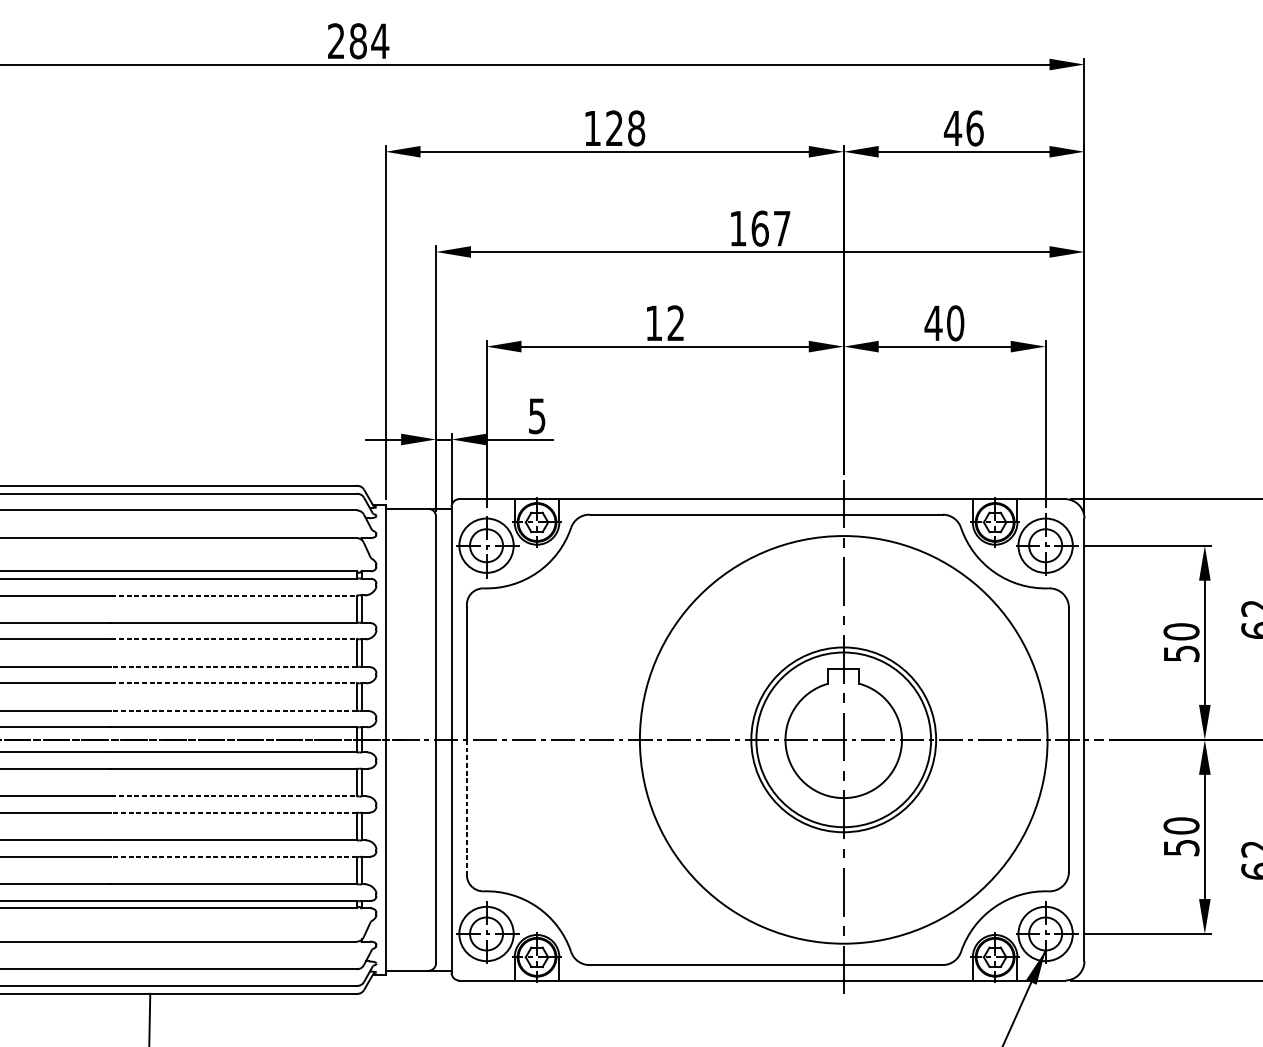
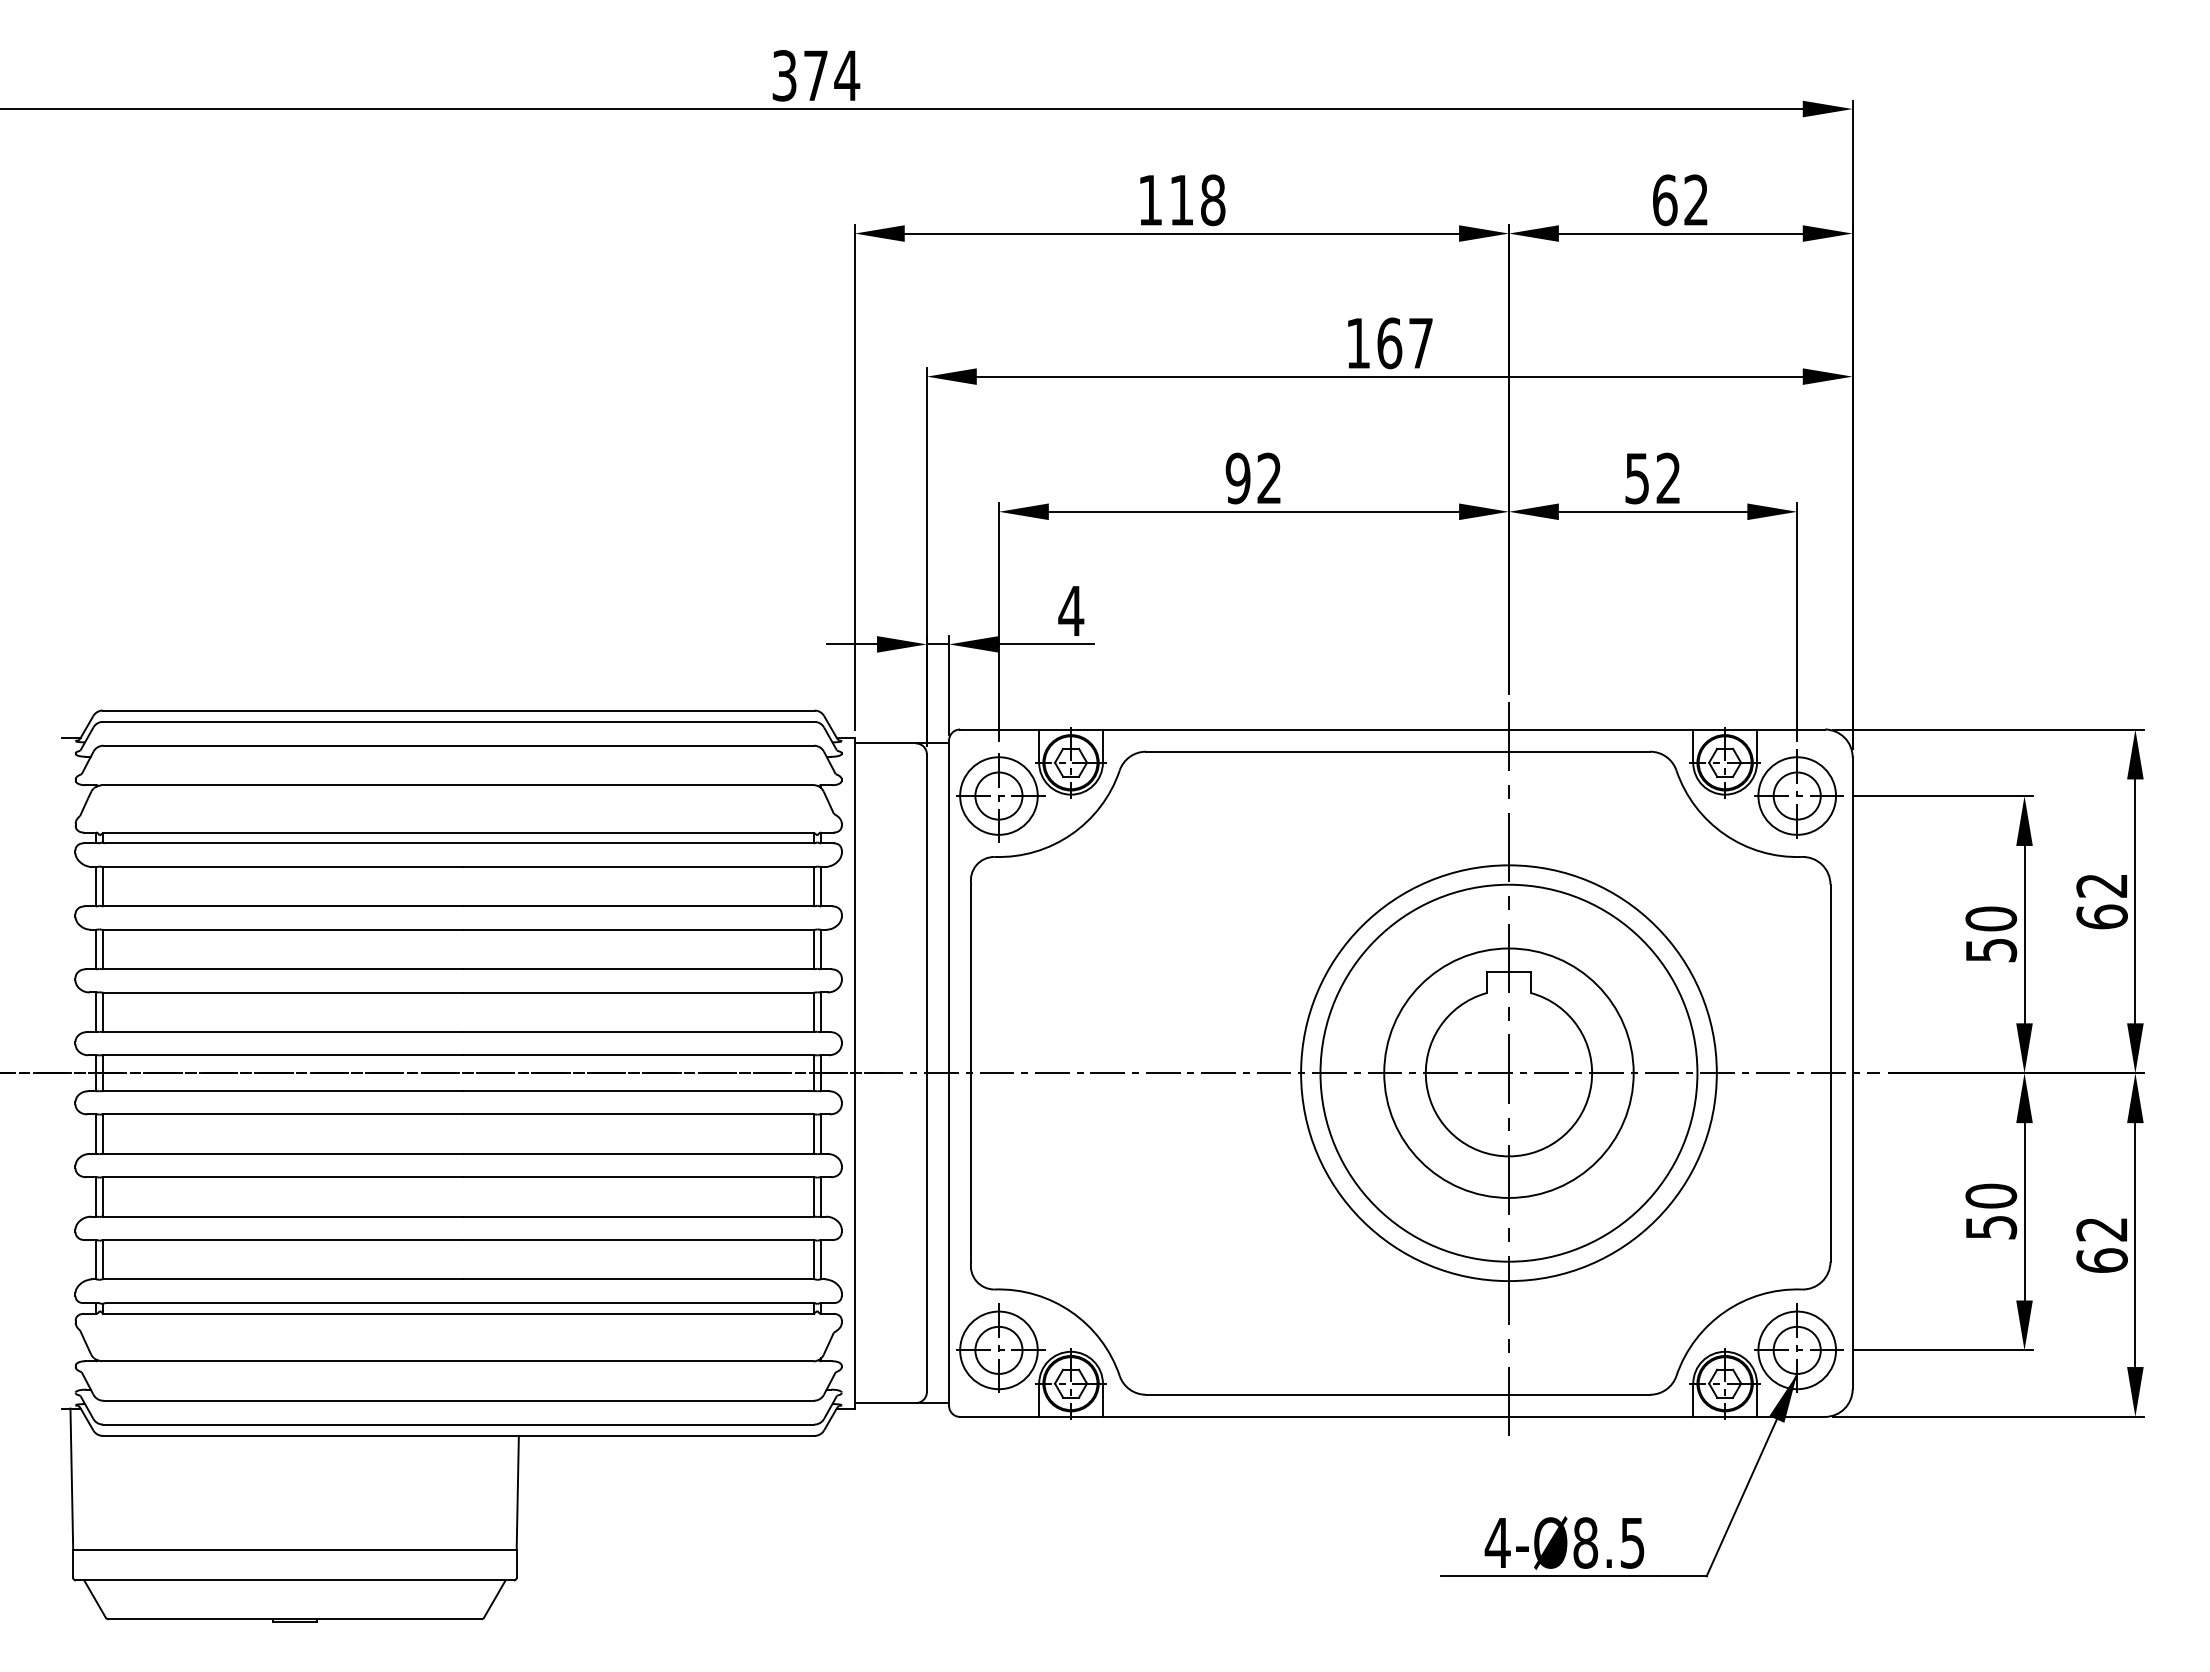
text: (347, 41) -> (800, 75), 284 -> 374
text: (613, 127) -> (1180, 199), 128 -> 118
text: (963, 128) -> (1680, 200), 46 -> 62
text: (653, 323) -> (1237, 478), 12 -> 92
text: (944, 323) -> (1652, 478), 40 -> 52
text: (537, 416) -> (1071, 611), 5 -> 4
line: (234, 595) -> (638, 867), dashed -> solid
line: (234, 639) -> (638, 929), dashed -> solid
line: (233, 667) -> (637, 969), dashed -> solid
line: (234, 683) -> (638, 992), dashed -> solid
line: (233, 710) -> (637, 1031), dashed -> solid
circle: (843, 739) -> (1508, 1072), size x1.43
circle: (843, 740) -> (1508, 1073), size x0.71
line: (234, 796) -> (638, 1153), dashed -> solid
line: (467, 806) -> (971, 1168), dashed -> solid
line: (233, 812) -> (637, 1177), dashed -> solid
line: (233, 857) -> (637, 1240), dashed -> solid

